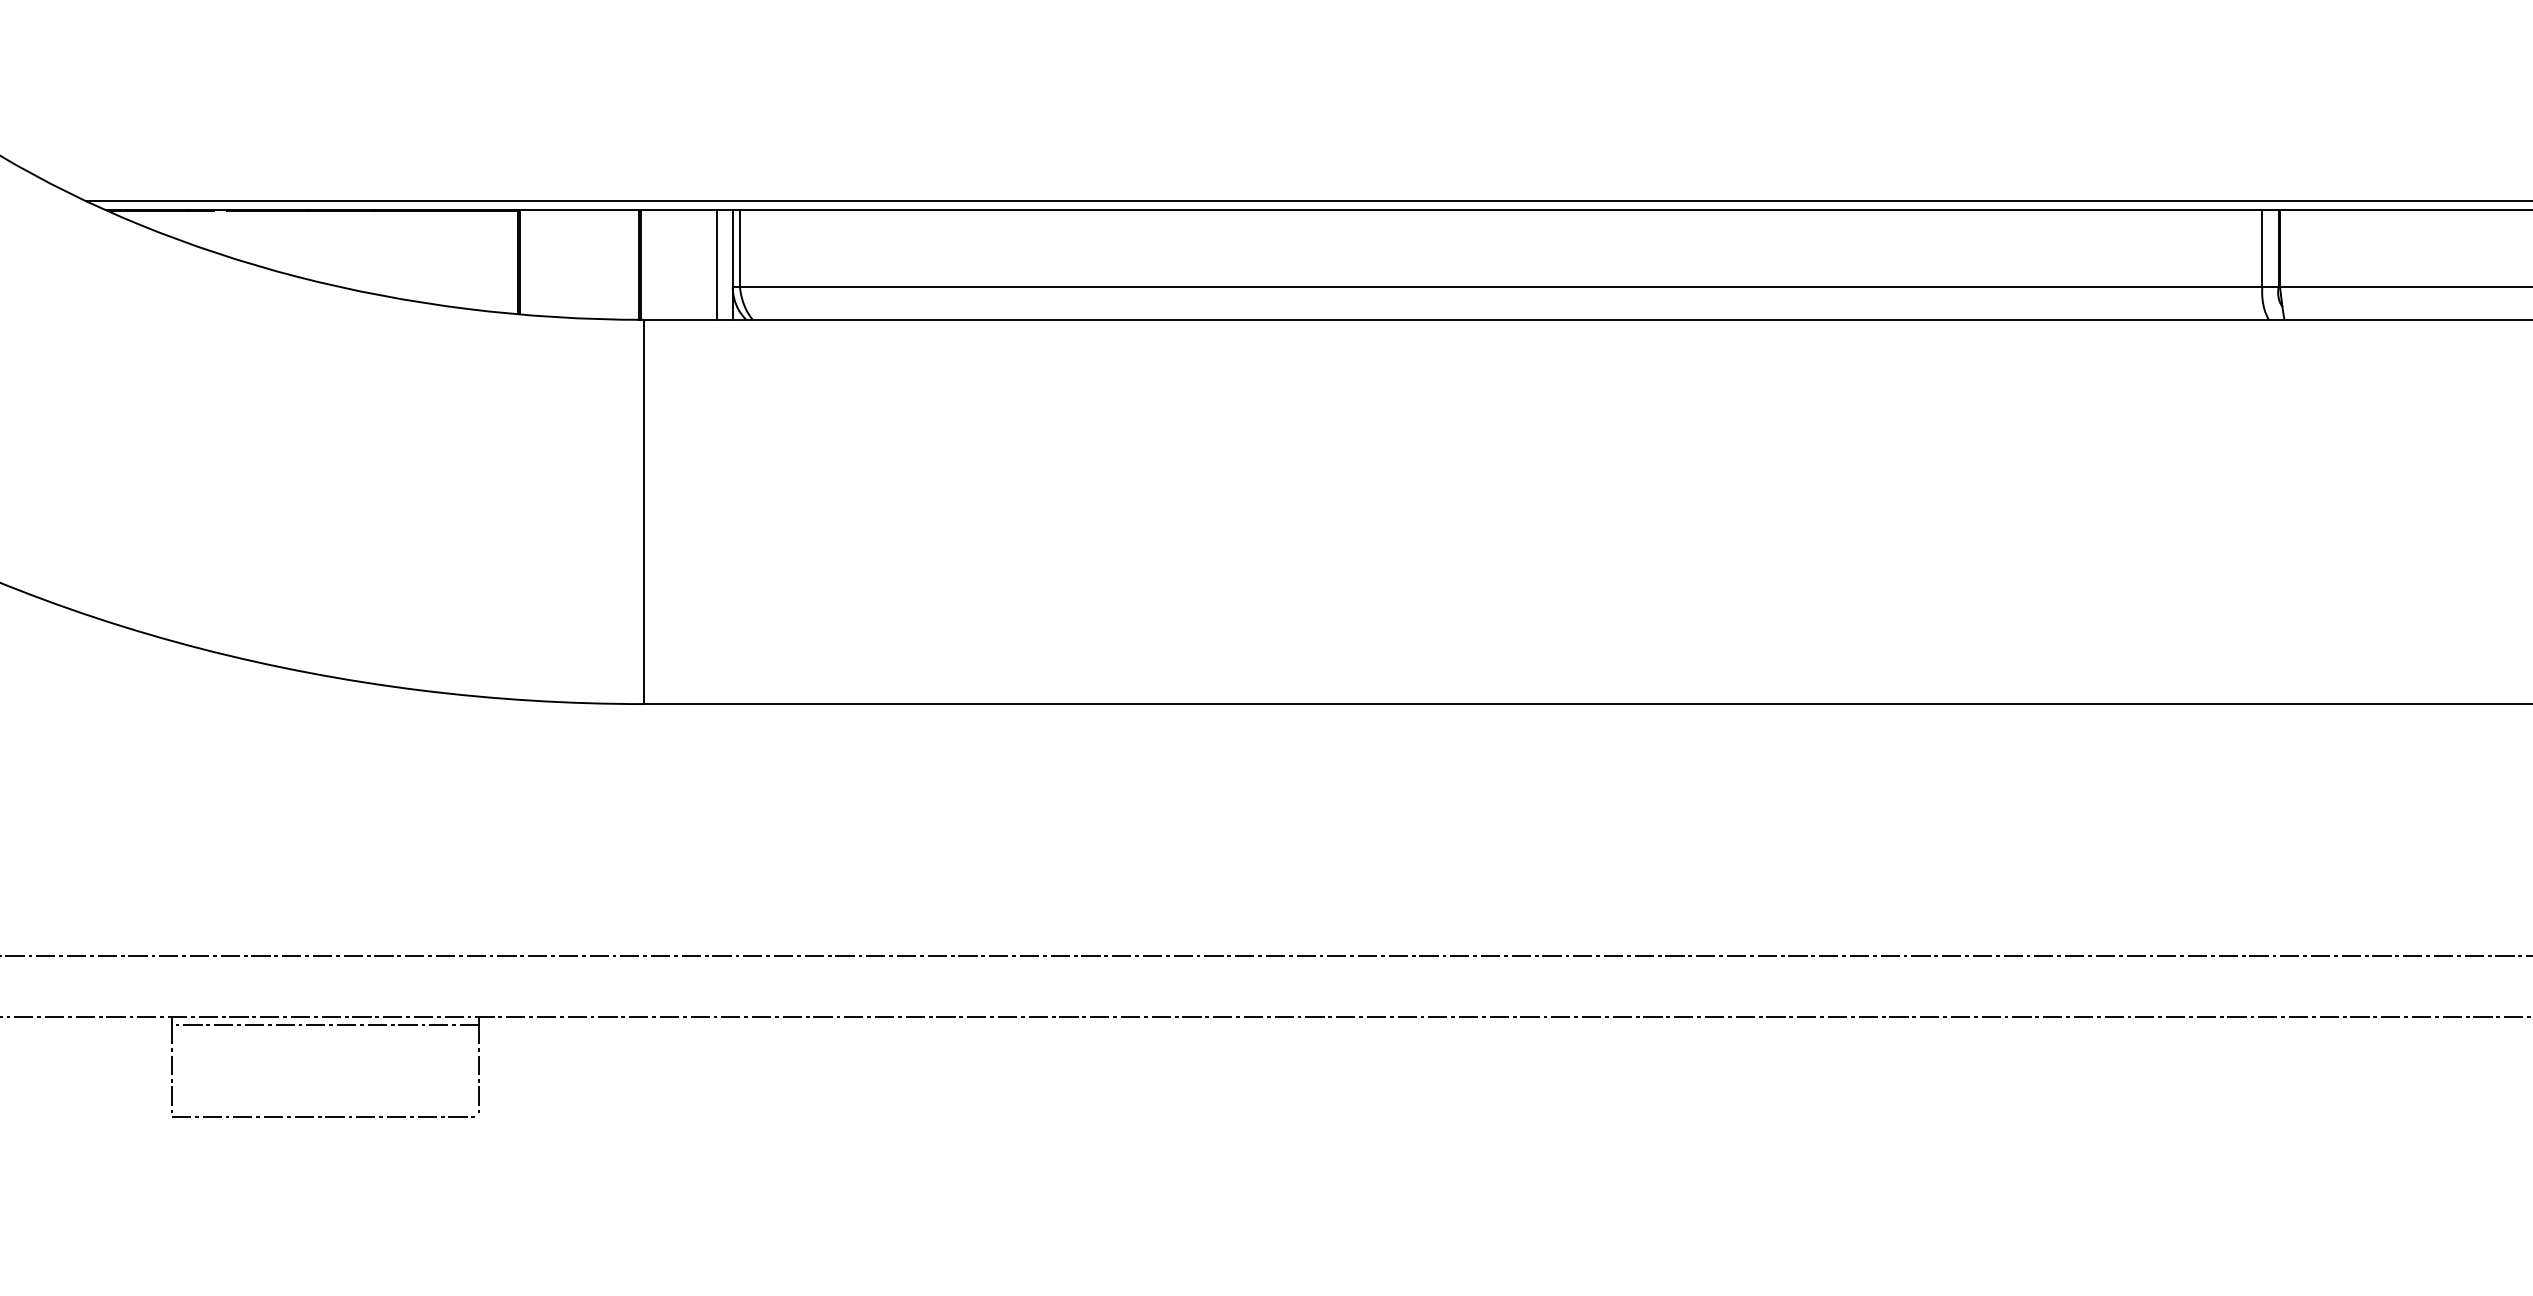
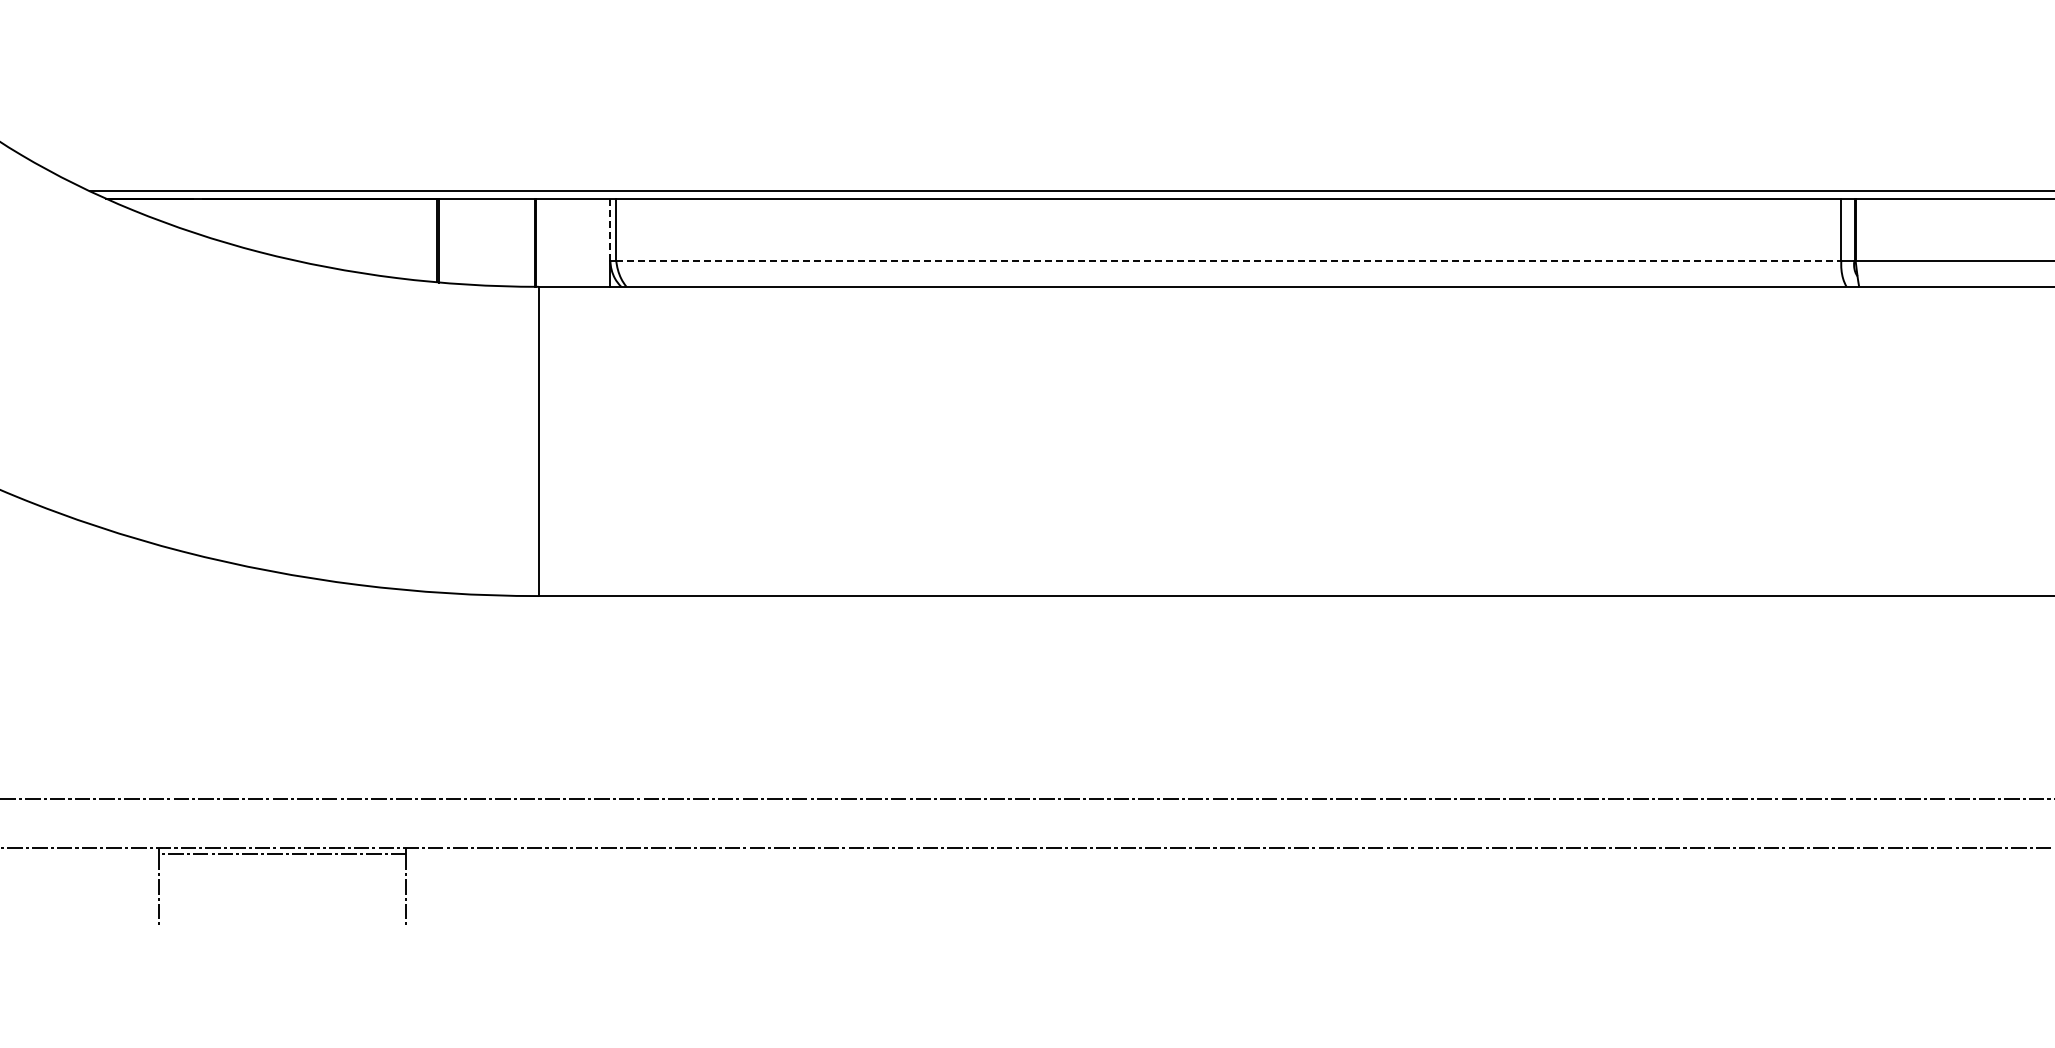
line: (732, 248) -> (610, 229), solid -> dashed
line: (717, 264) -> (598, 242), removed
line: (1500, 287) -> (1228, 260), solid -> dashed
line: (325, 1117) -> (282, 928), removed

